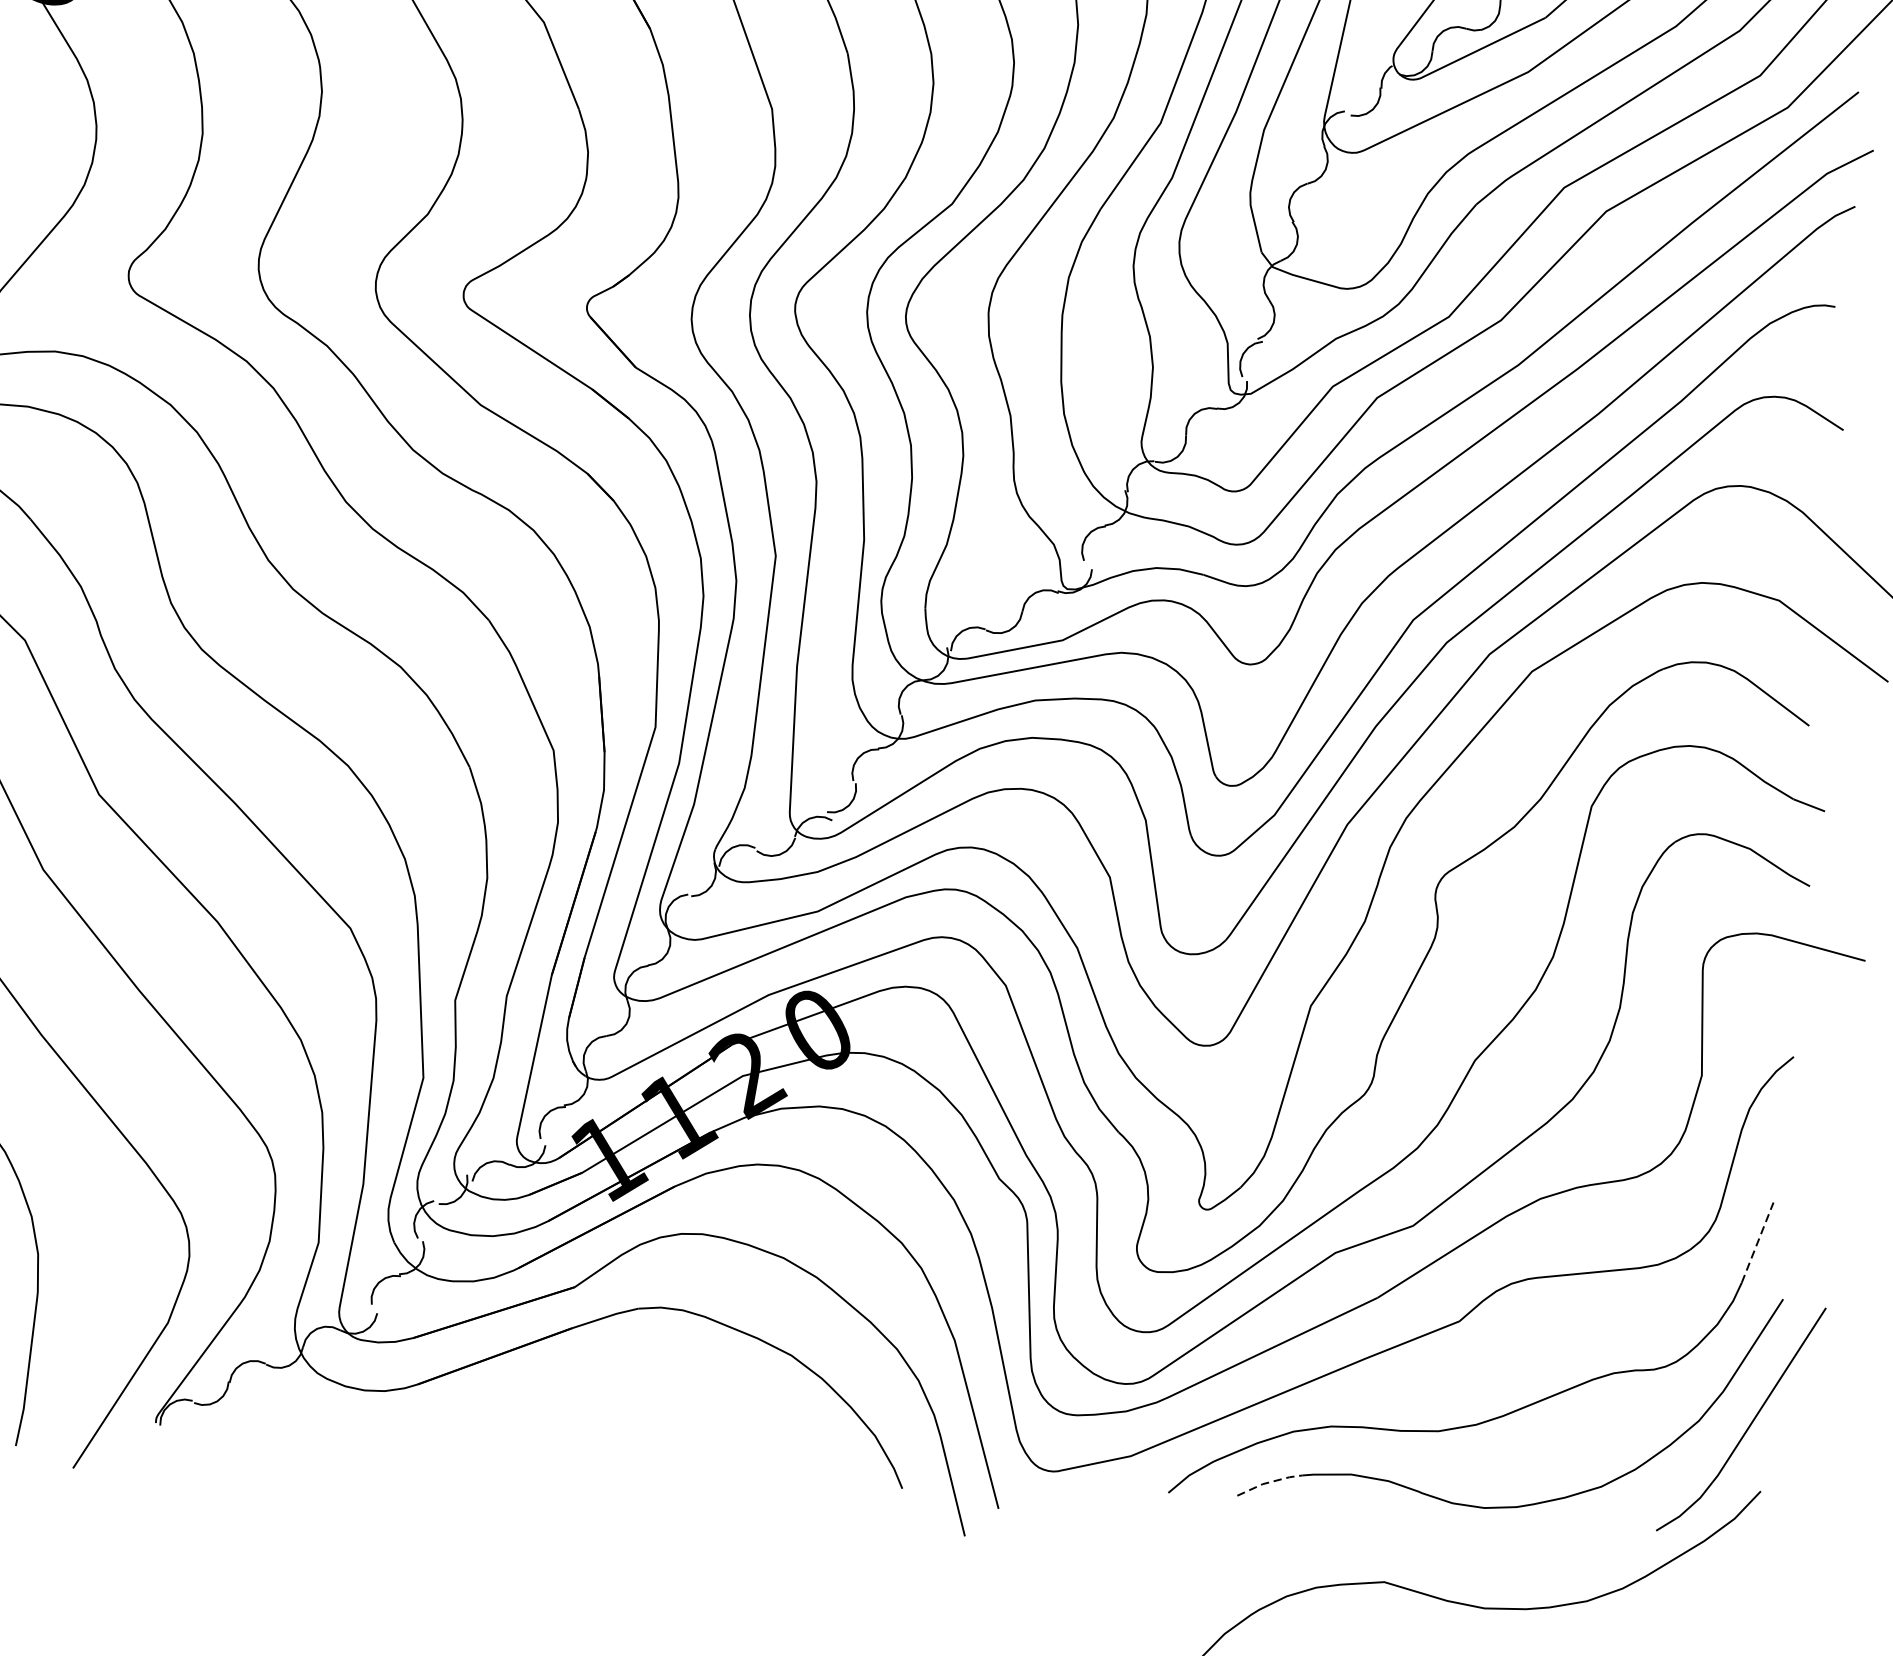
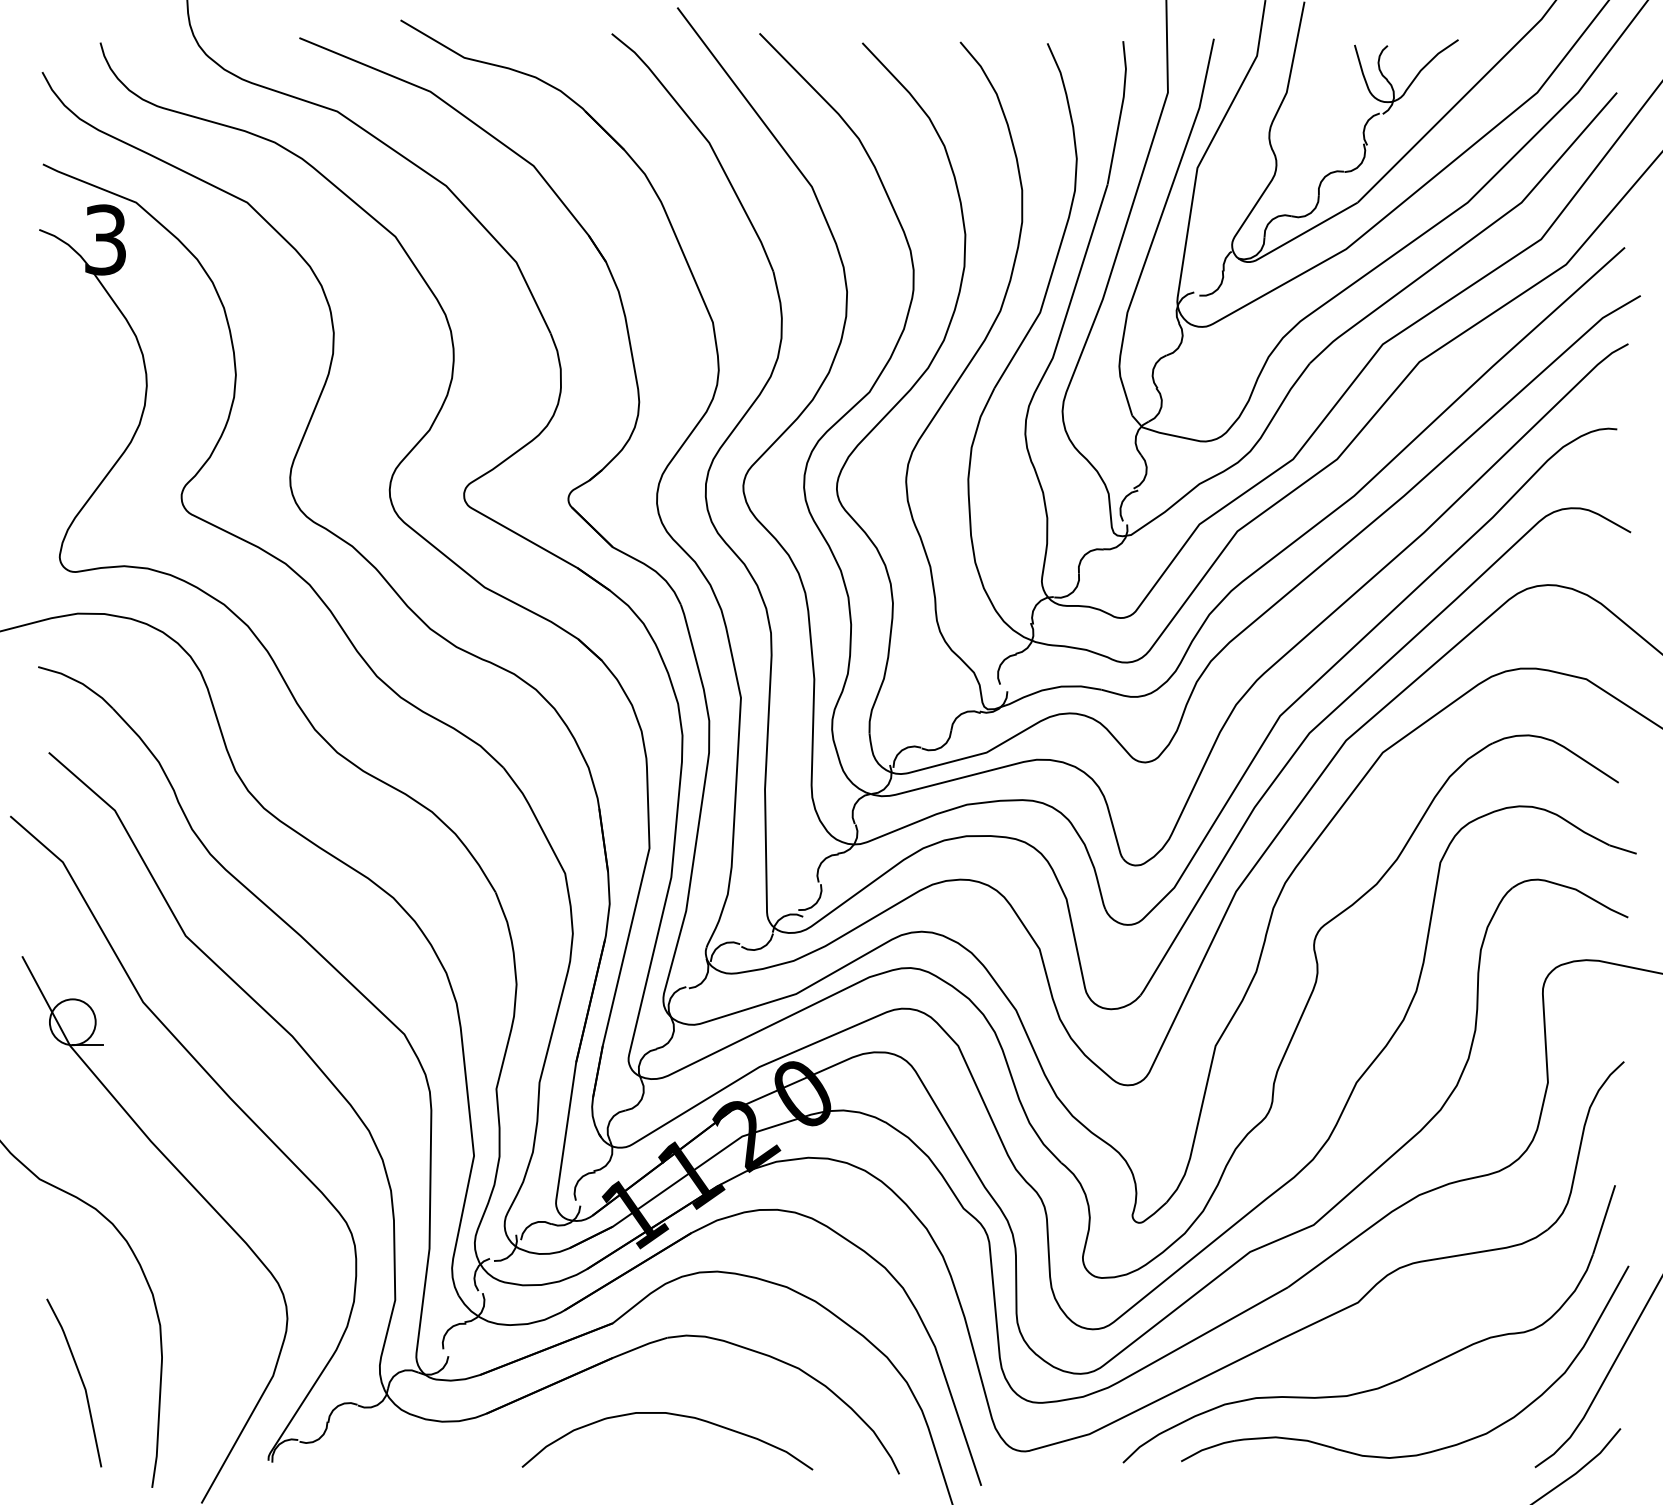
line: (1758, 1242) -> (1604, 1219), dashed -> solid
curve: (639, 1401) -> (673, 1415), added
line: (1269, 1482) -> (1207, 1448), dashed -> solid

